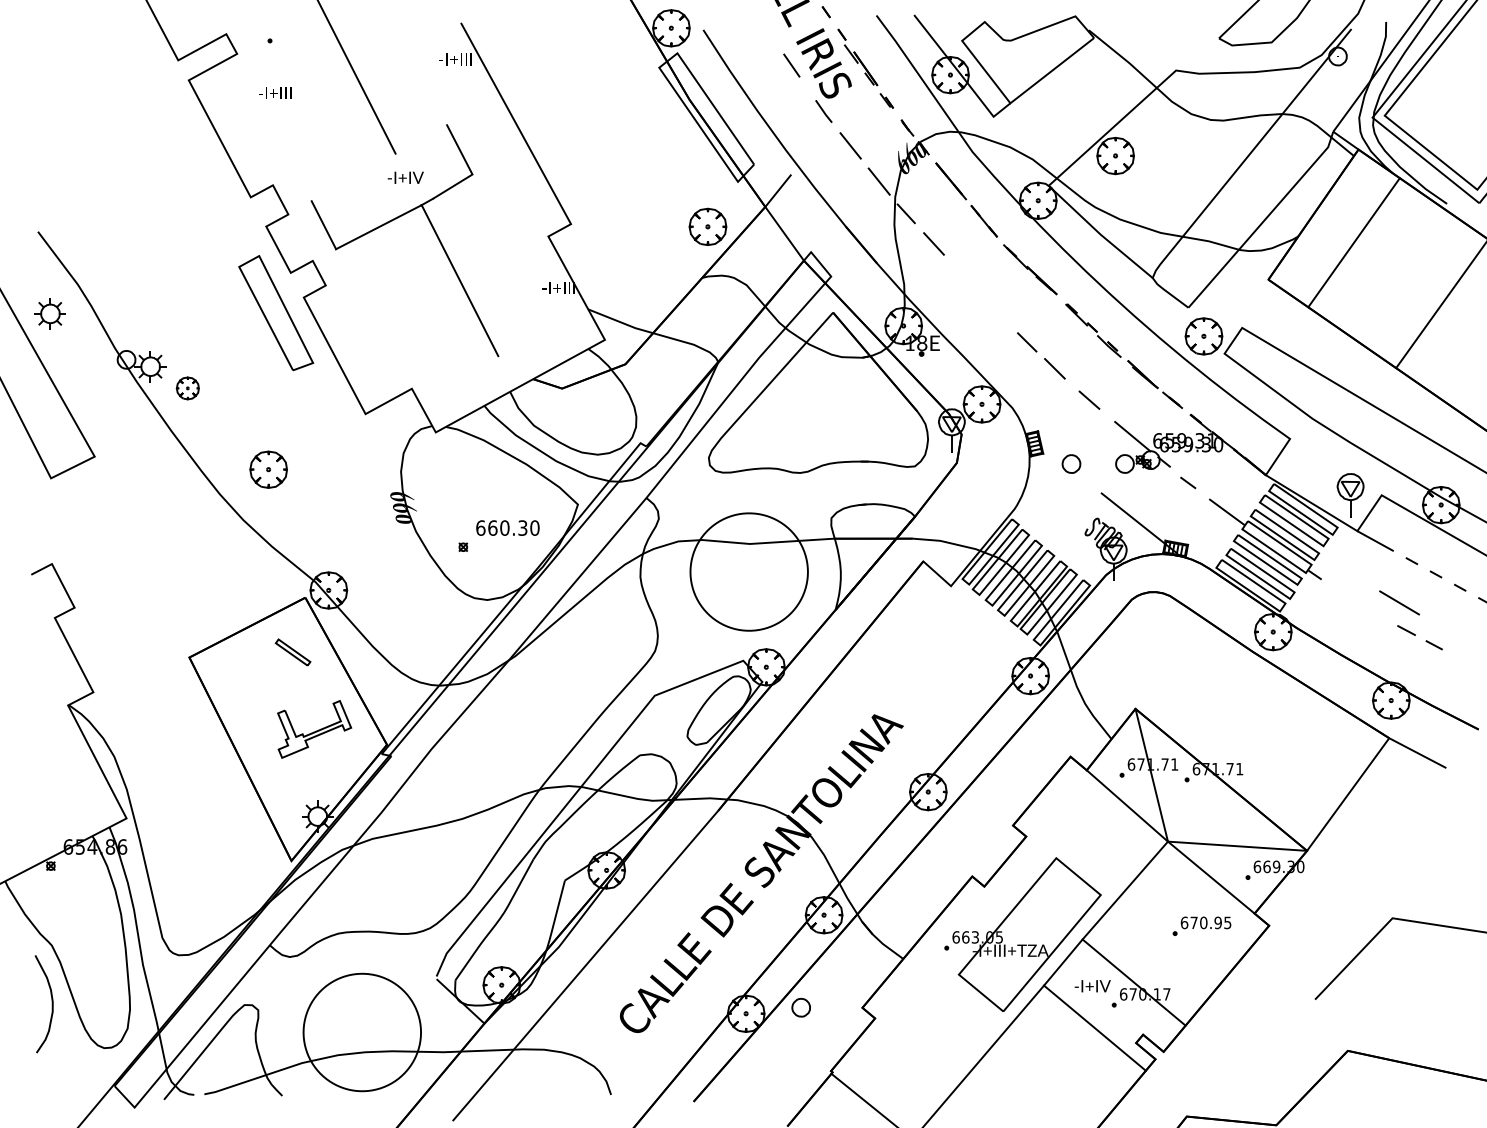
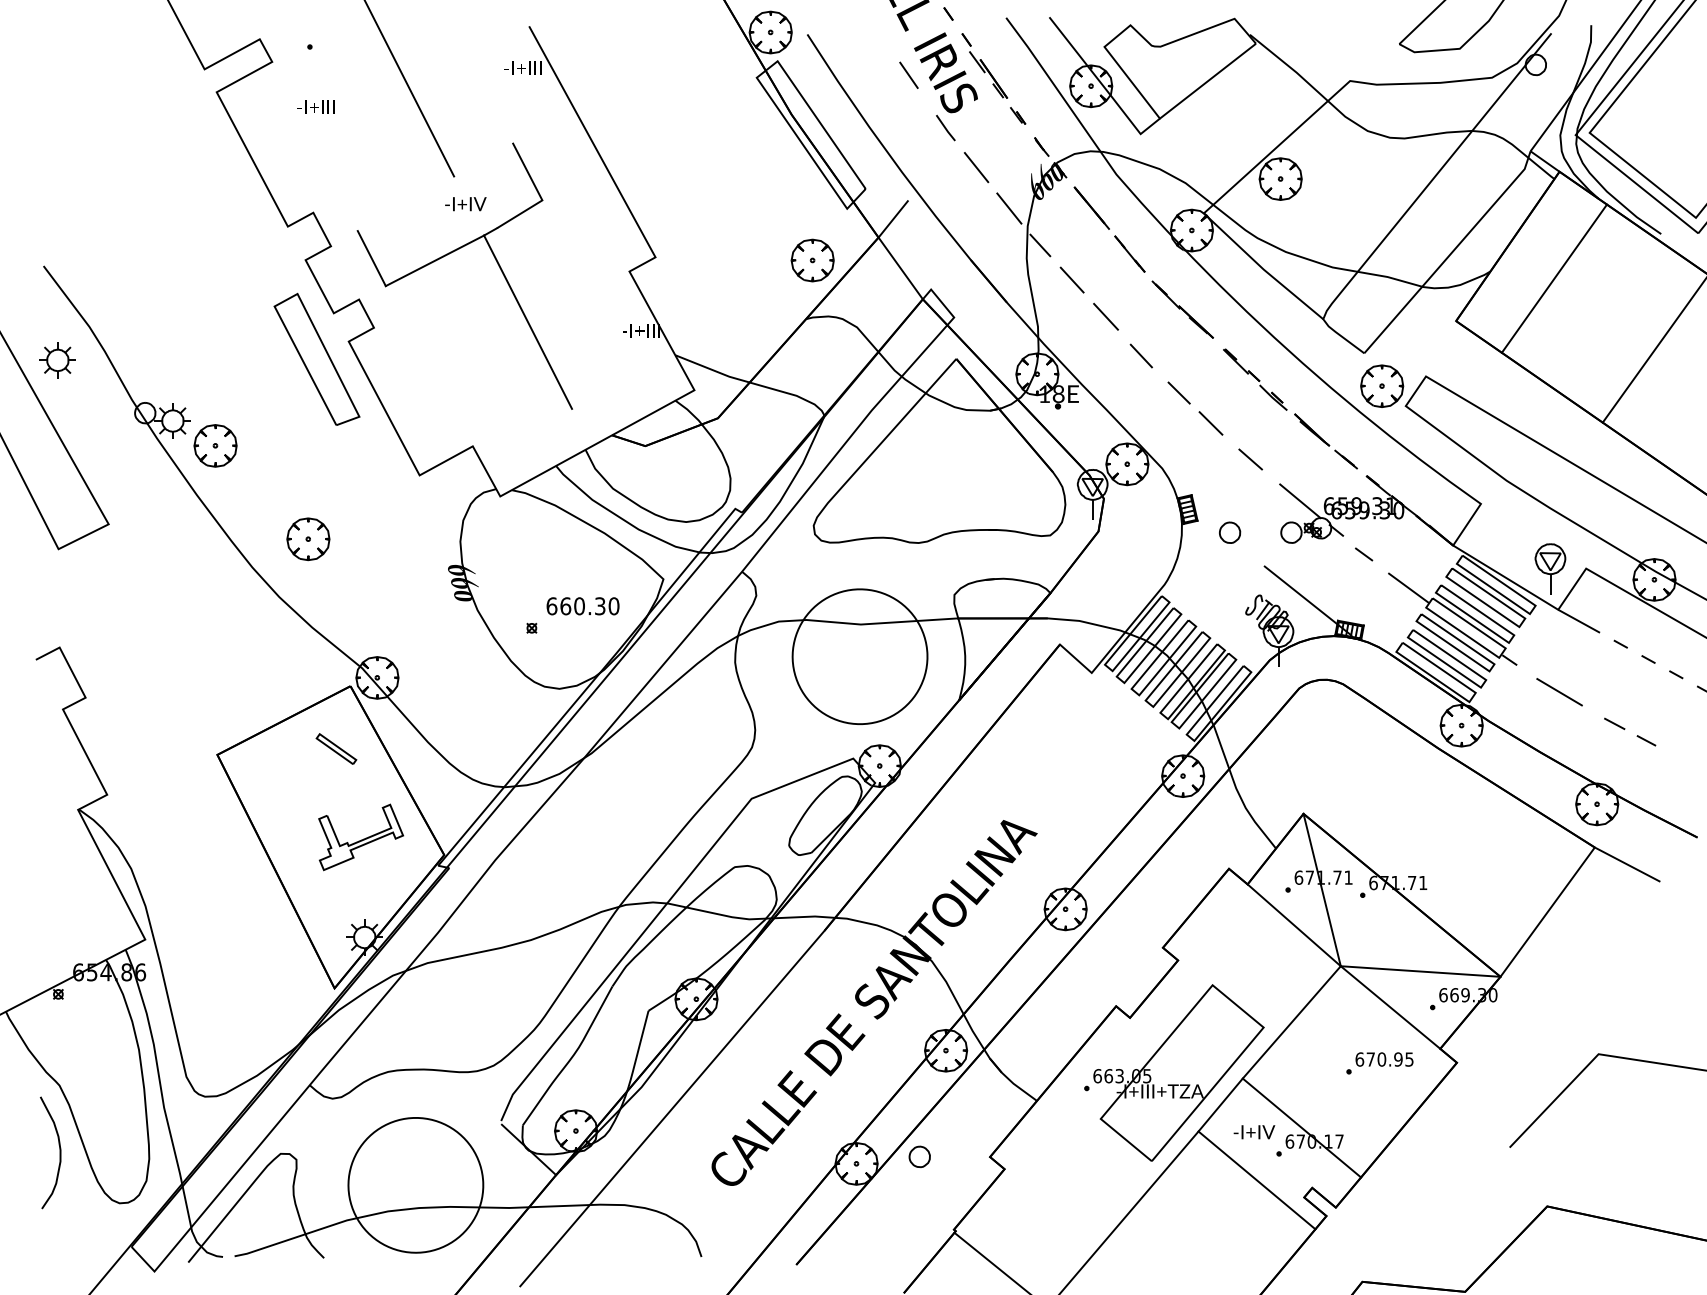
line: (963, 275) -> (1106, 316), added
line: (994, 309) -> (1141, 355), added
part: (187, 388) -> (215, 446), size x1.67
line: (1399, 602) -> (1559, 691), moved

